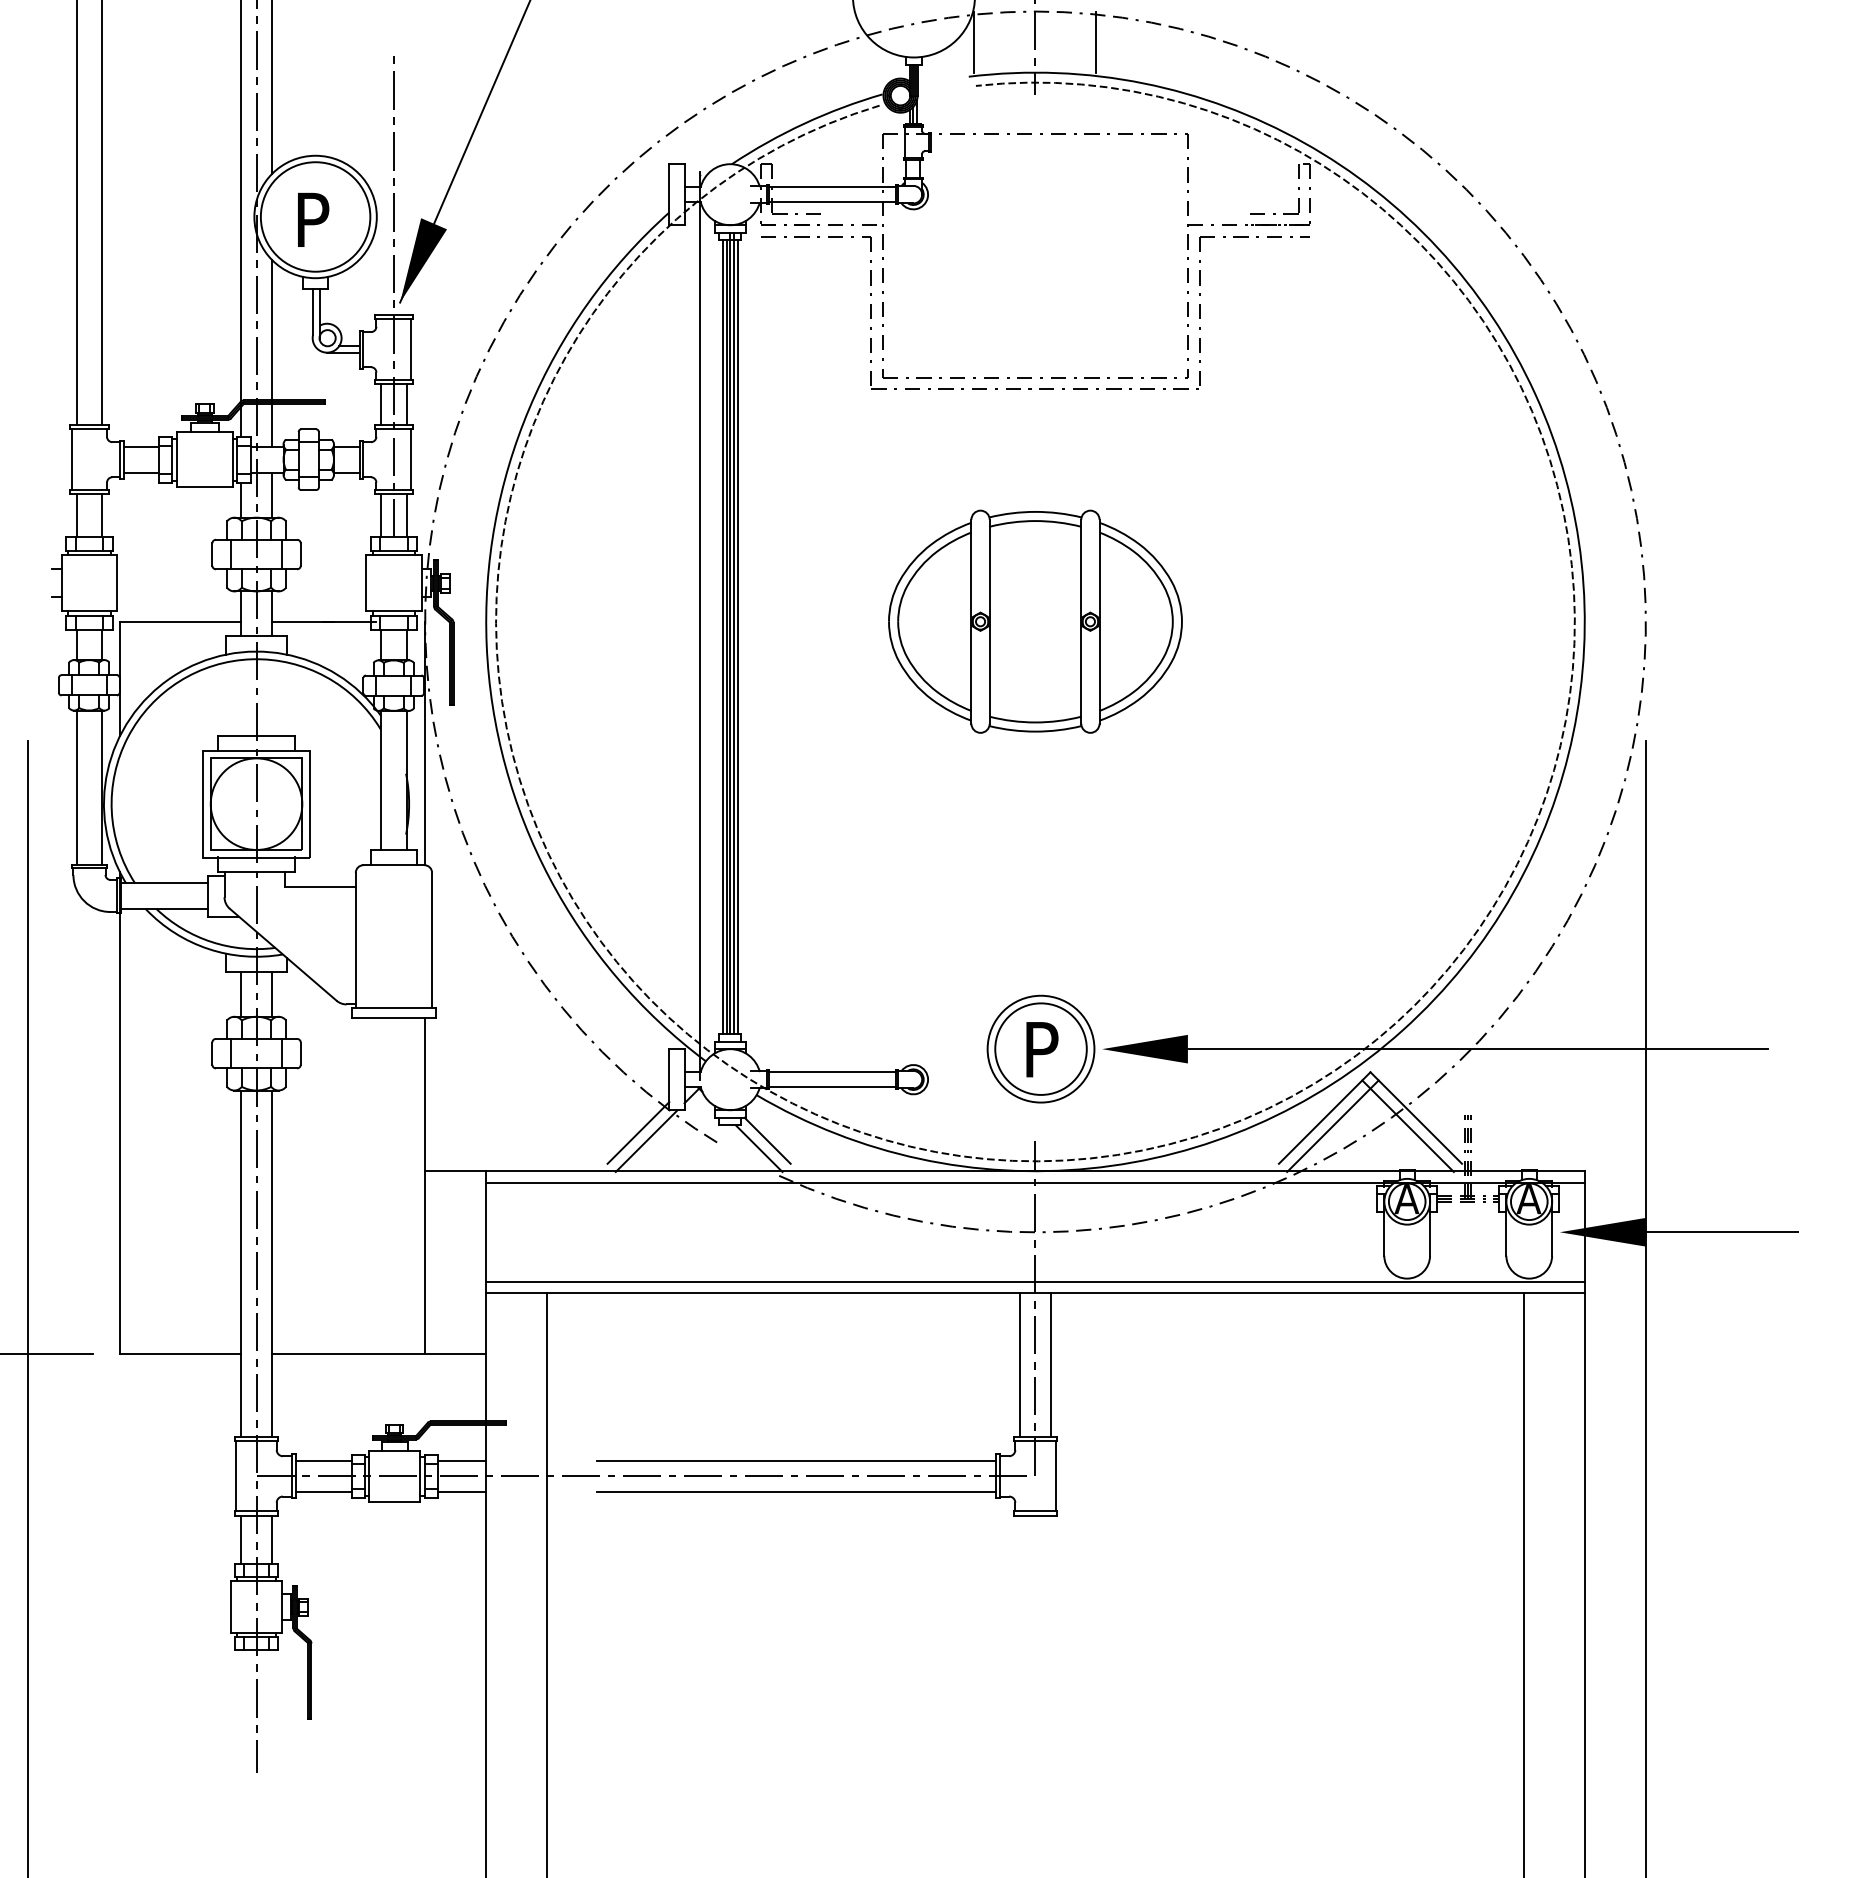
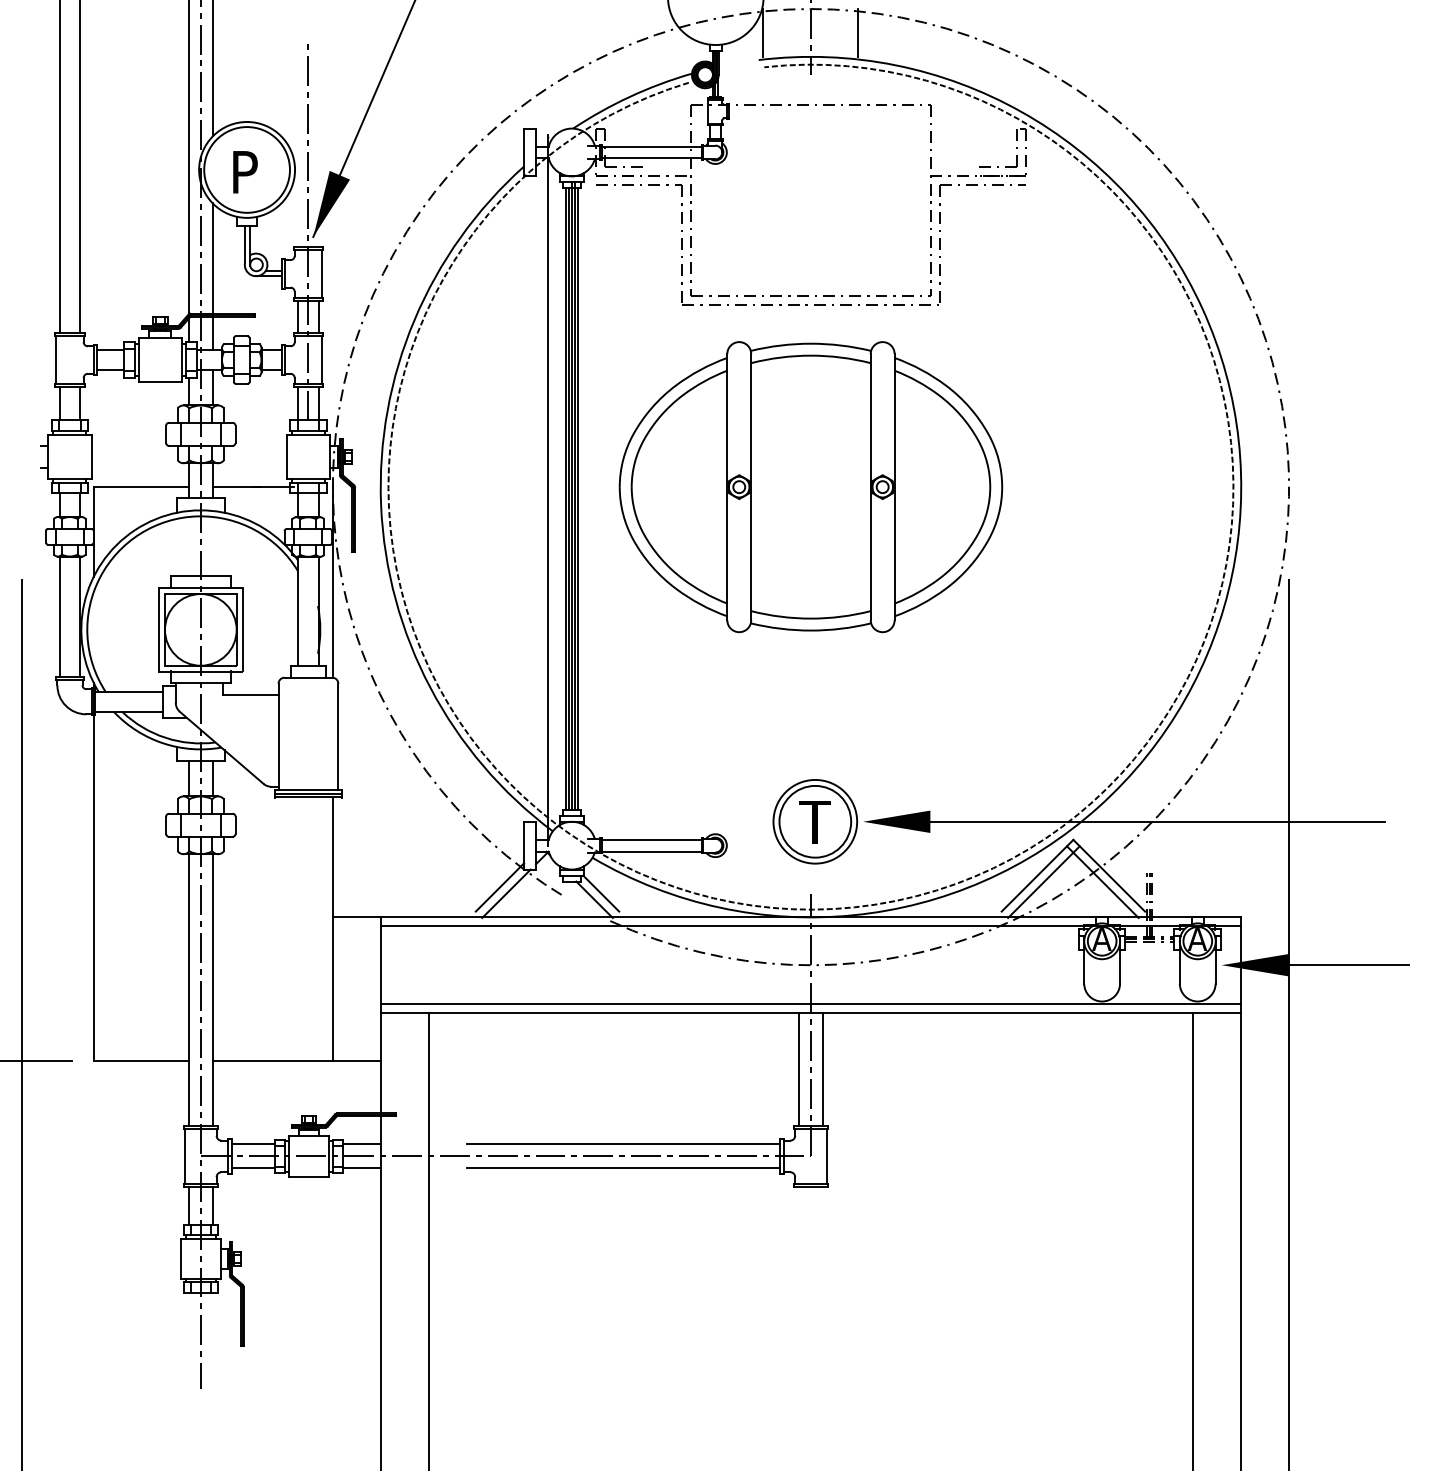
part: (1035, 621) -> (810, 486), size x1.67
line: (393, 1013) -> (308, 793), added
text: (1040, 1049) -> (814, 822), P -> T

